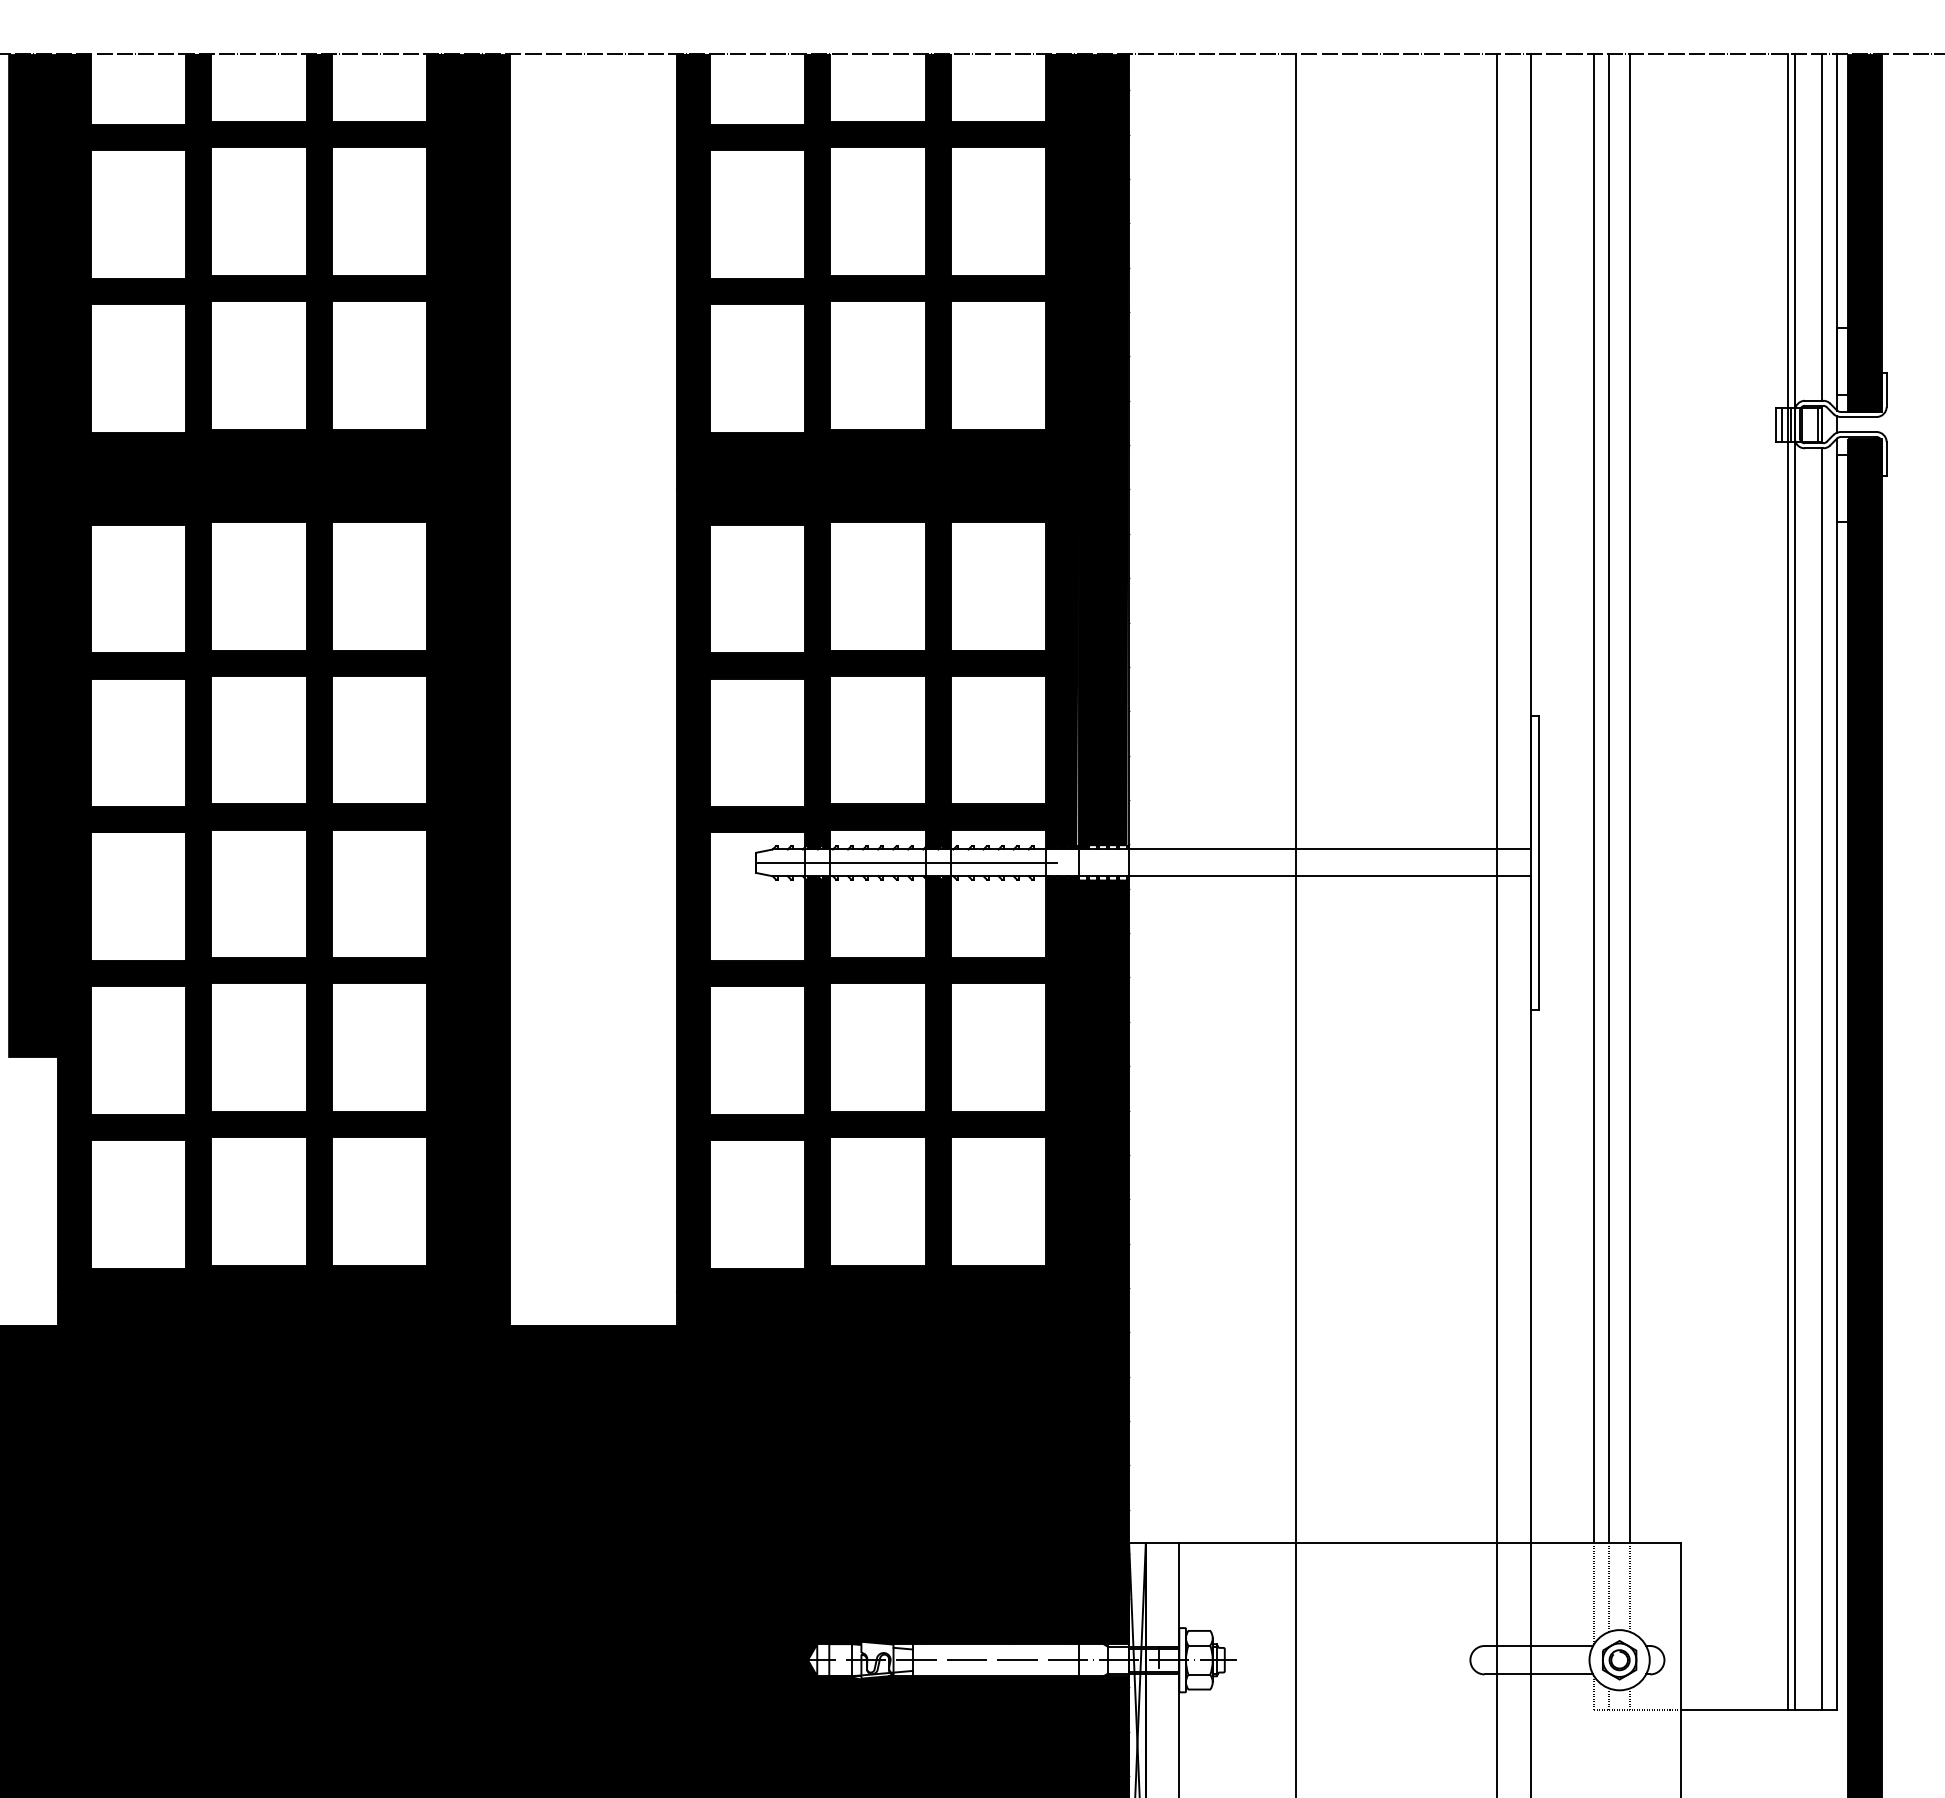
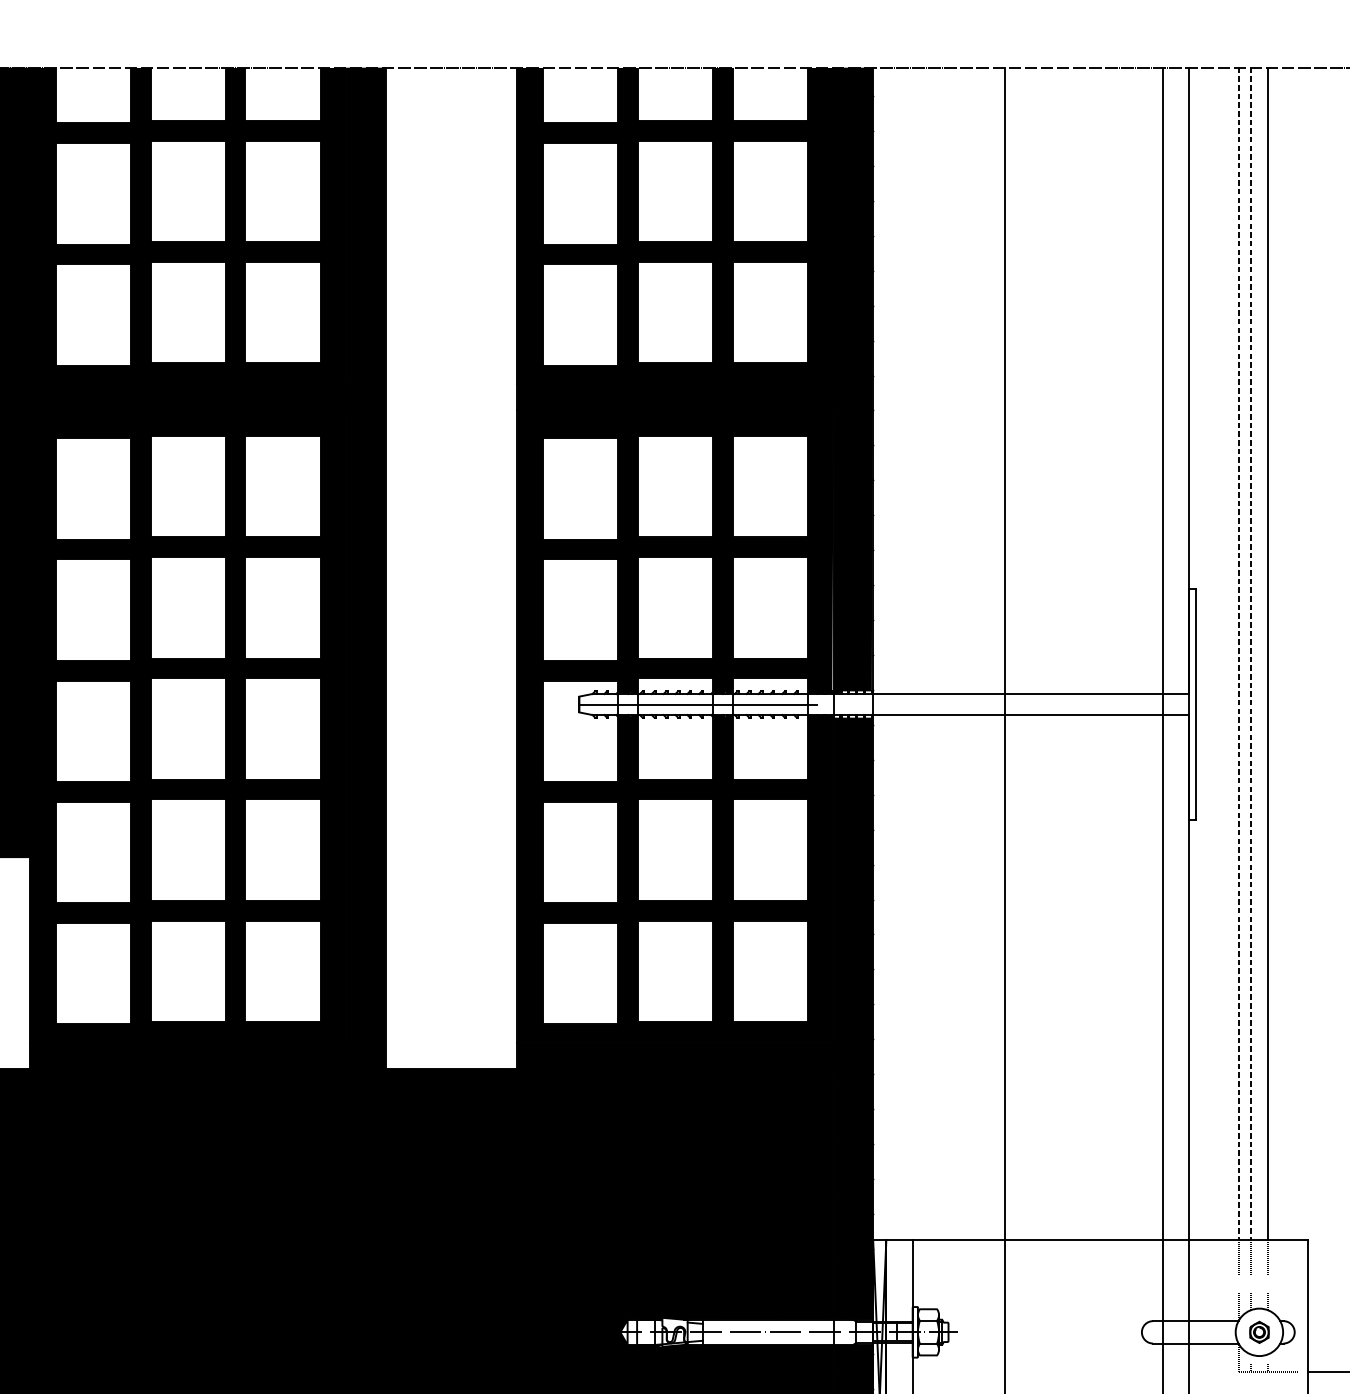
line: (1594, 799) -> (1239, 654), solid -> dashed
line: (1609, 799) -> (1251, 654), solid -> dashed
part: (1619, 1660) -> (1259, 1332), size x0.7

